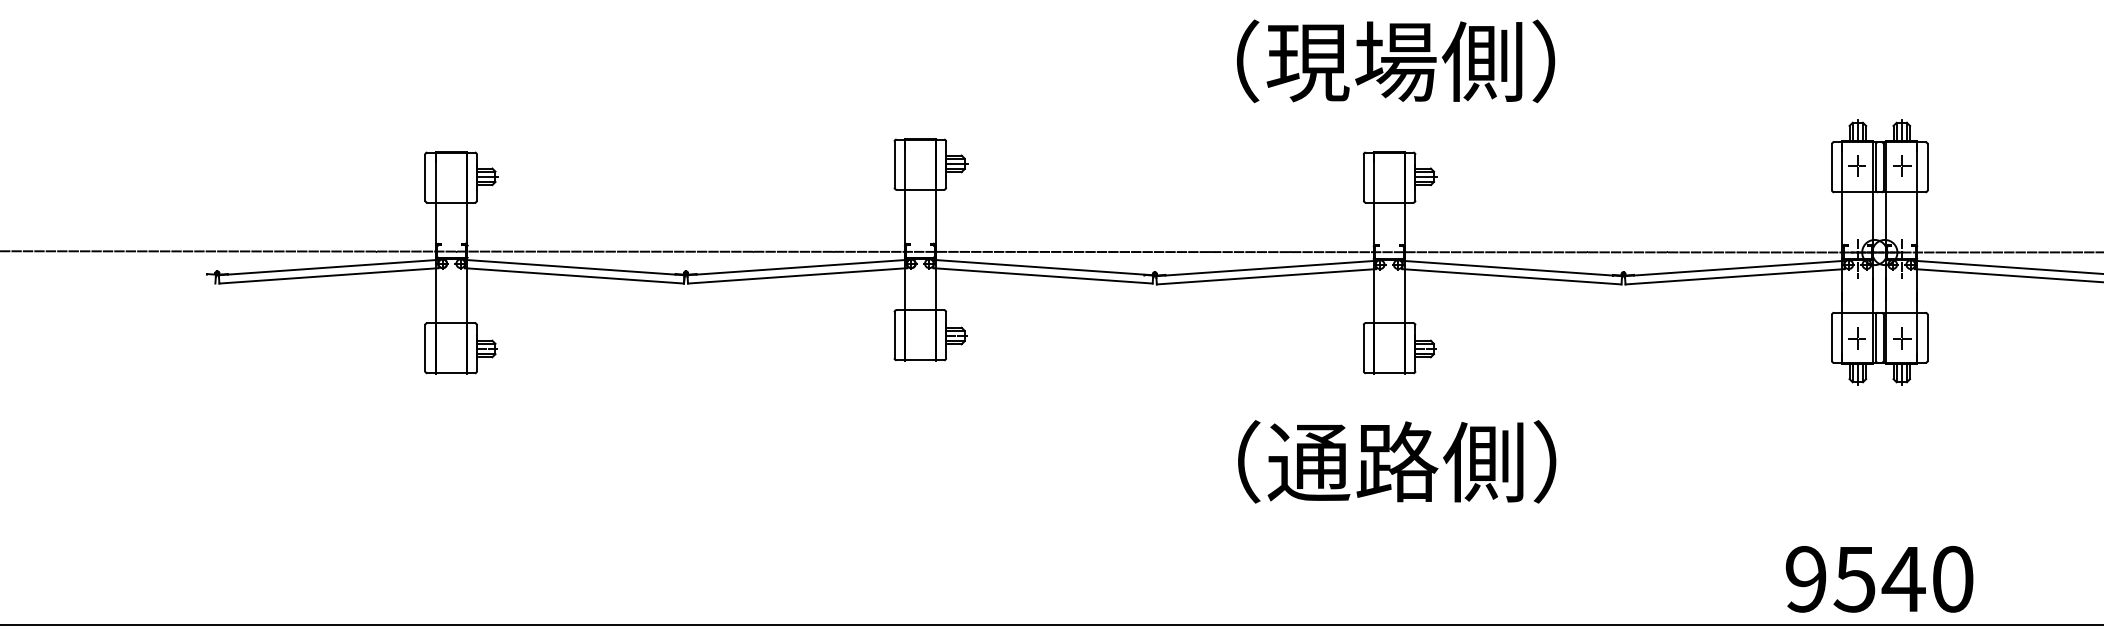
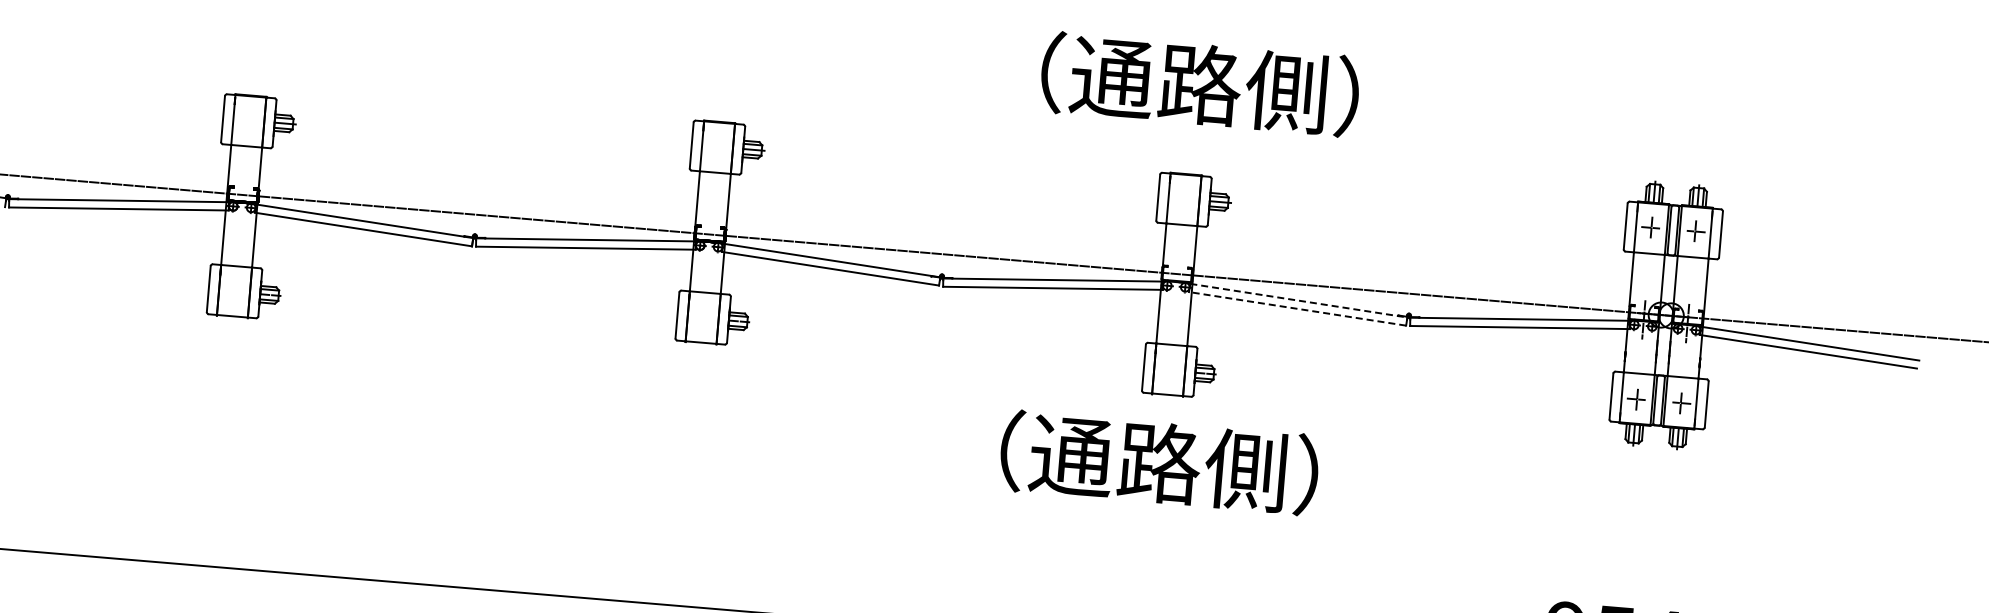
text: (1351, 61) -> (1155, 80), （現場側） -> （通路側）
line: (1513, 268) -> (1299, 300), solid -> dashed
line: (1511, 276) -> (1297, 308), solid -> dashed
text: (1397, 461) -> (1159, 462), moved

